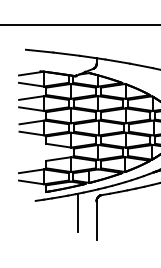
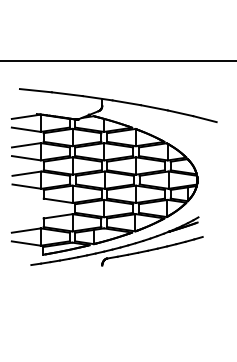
line: (78, 212) -> (81, 278), removed
line: (96, 220) -> (102, 287), removed

